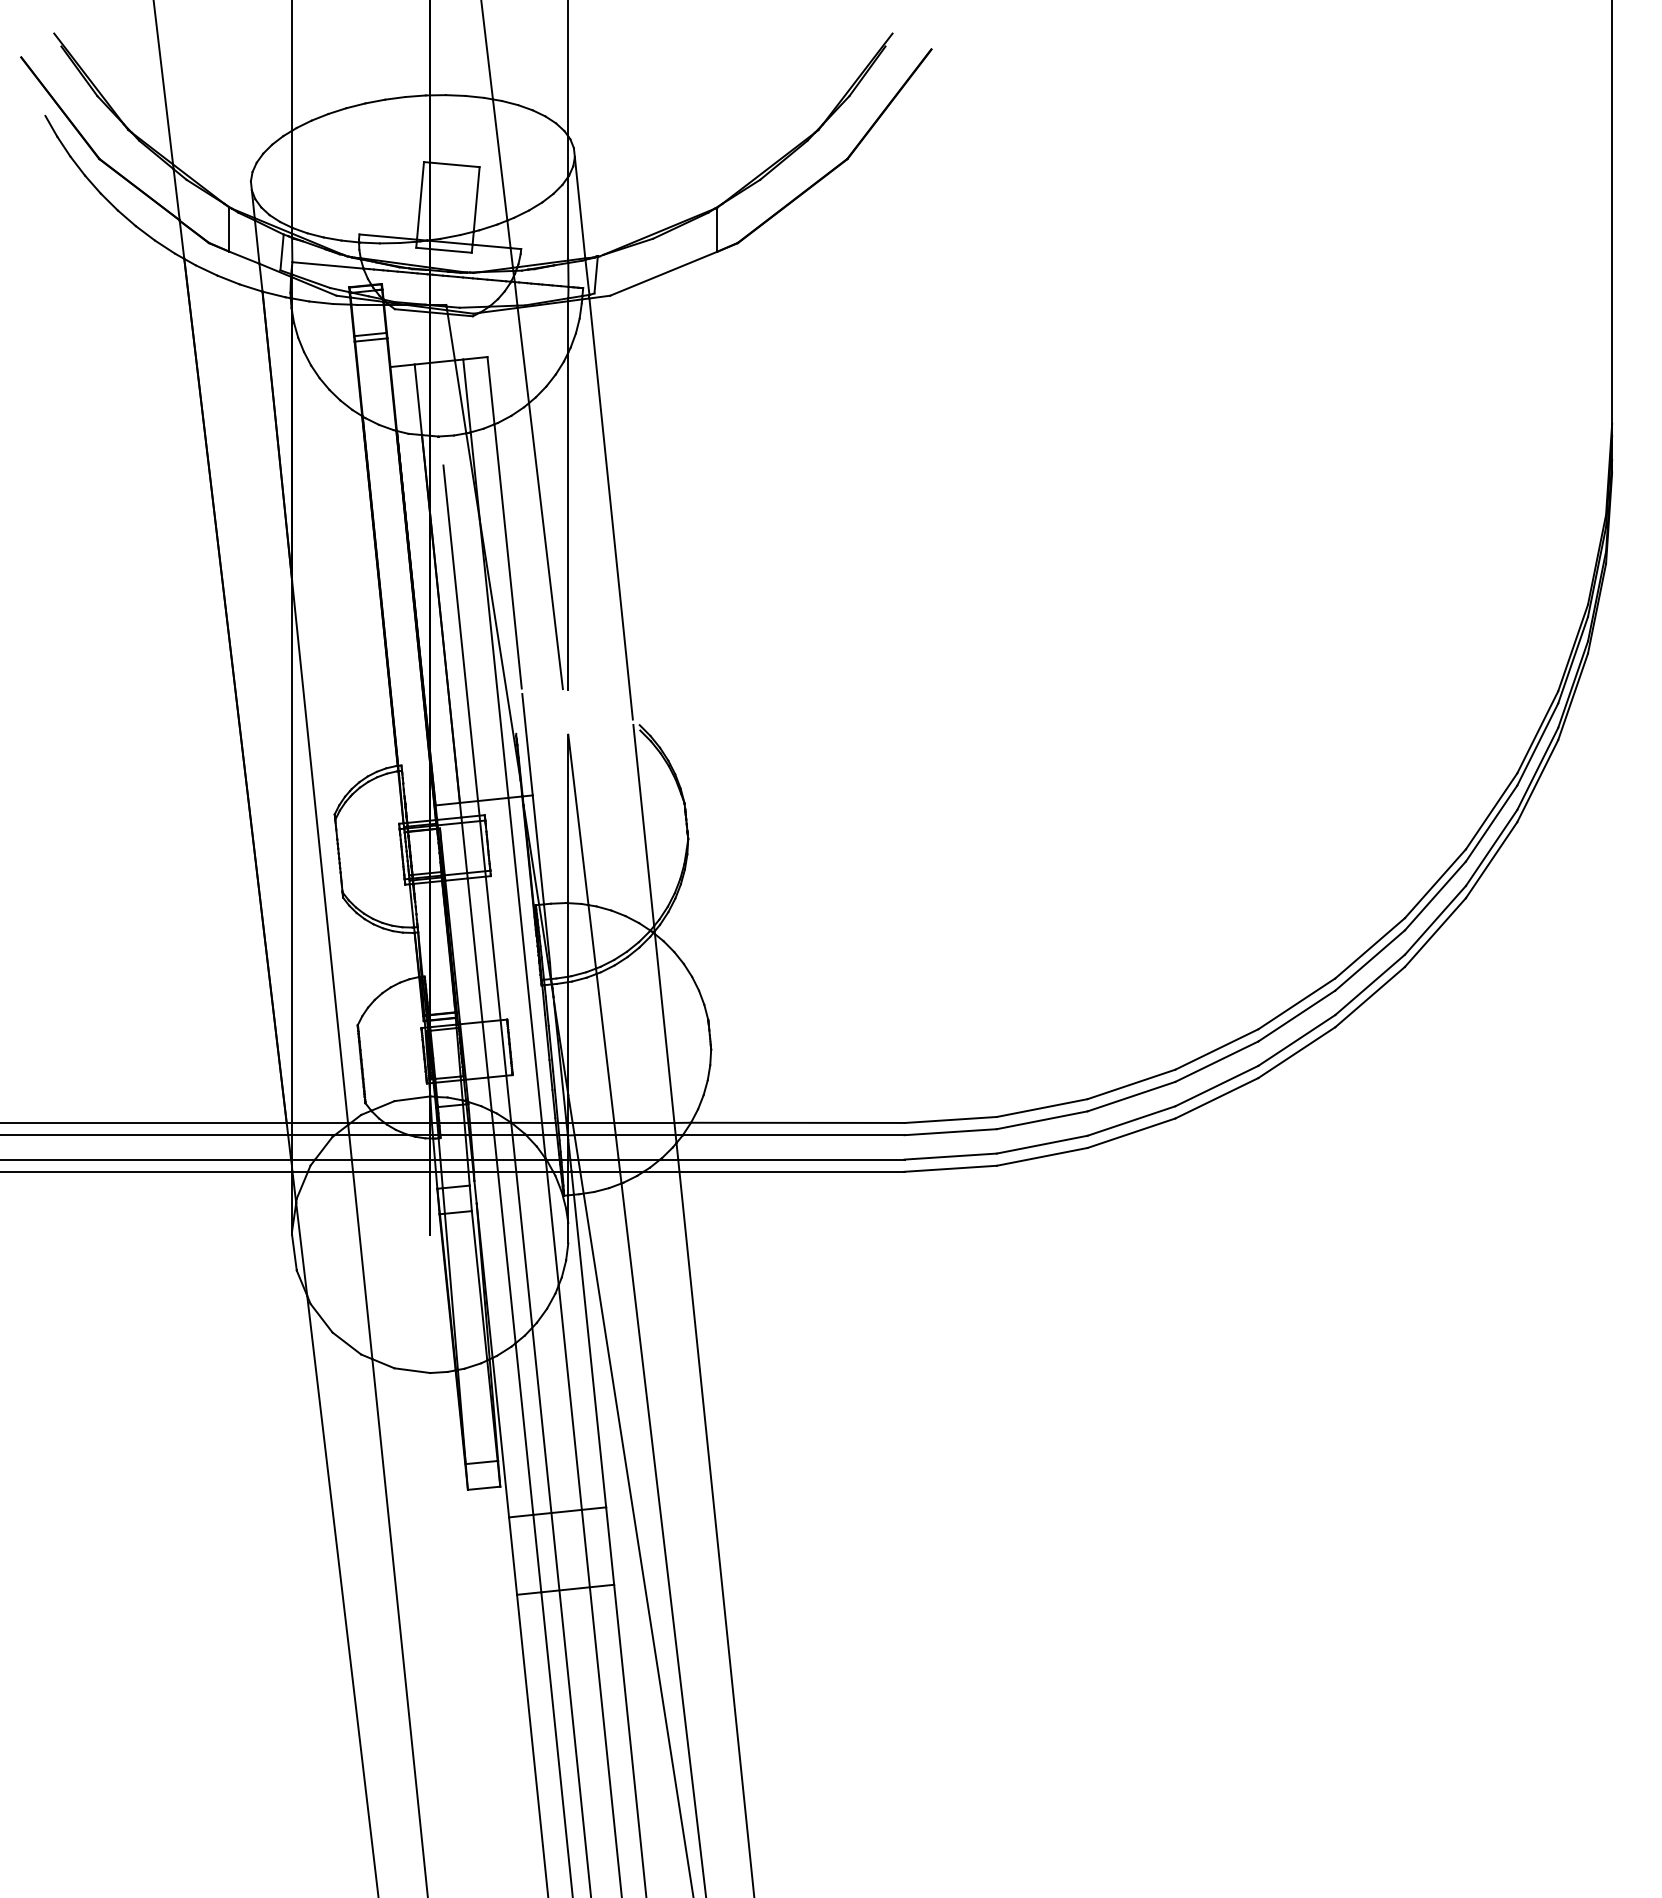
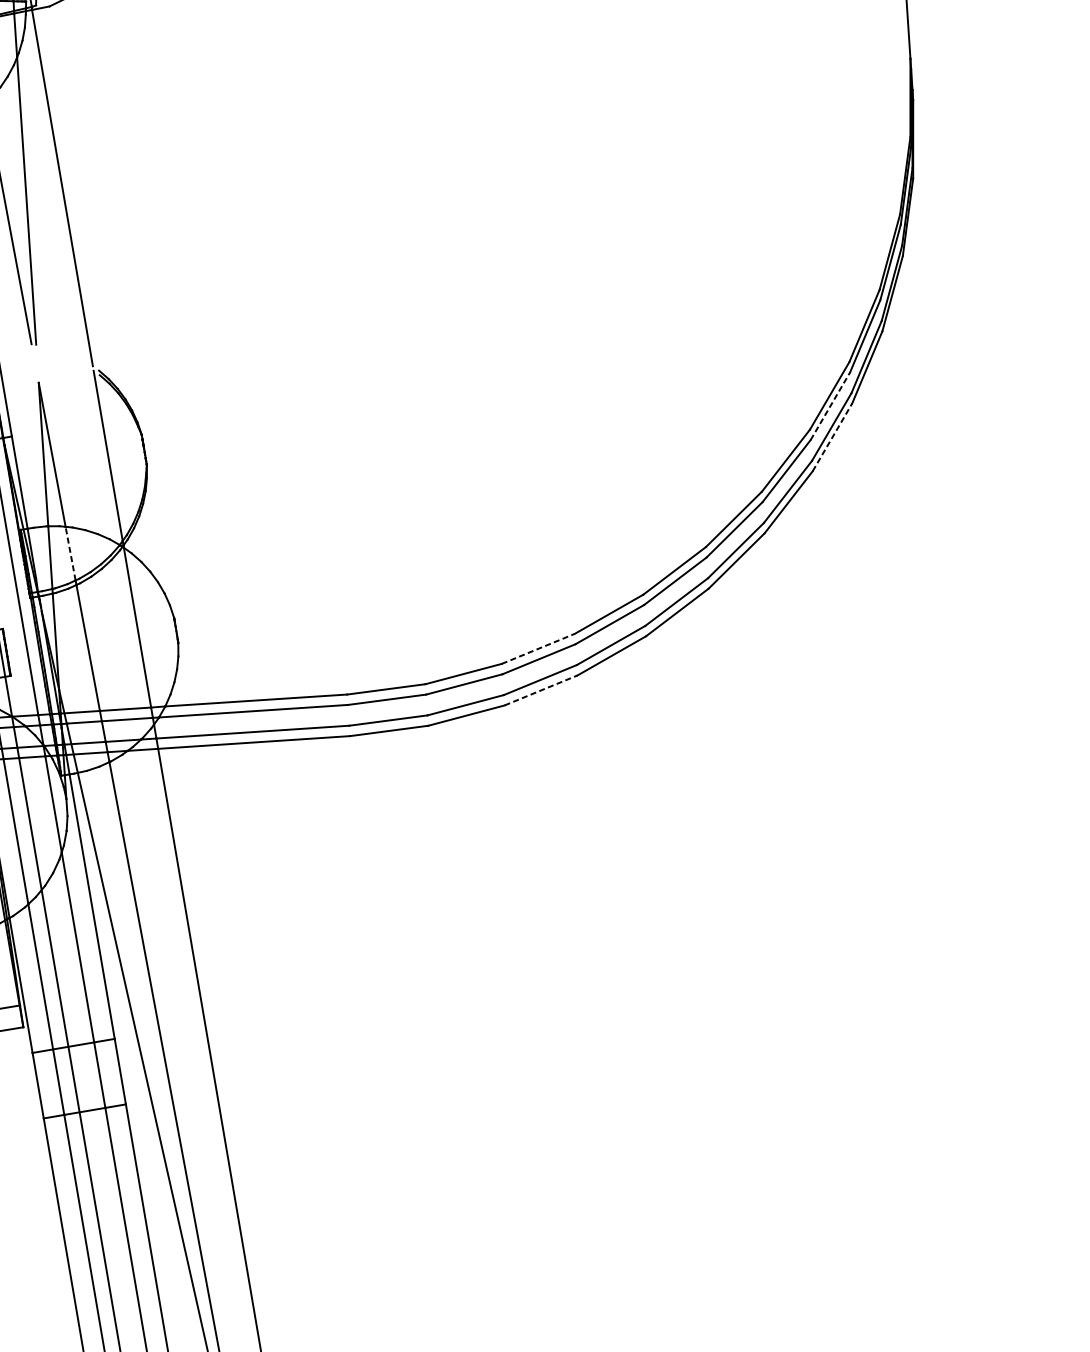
line: (1491, 823) -> (830, 406), solid -> dashed
line: (1491, 860) -> (832, 437), solid -> dashed
line: (592, 936) -> (70, 553), solid -> dashed
line: (1131, 1084) -> (538, 648), solid -> dashed
line: (1131, 1133) -> (541, 690), solid -> dashed

